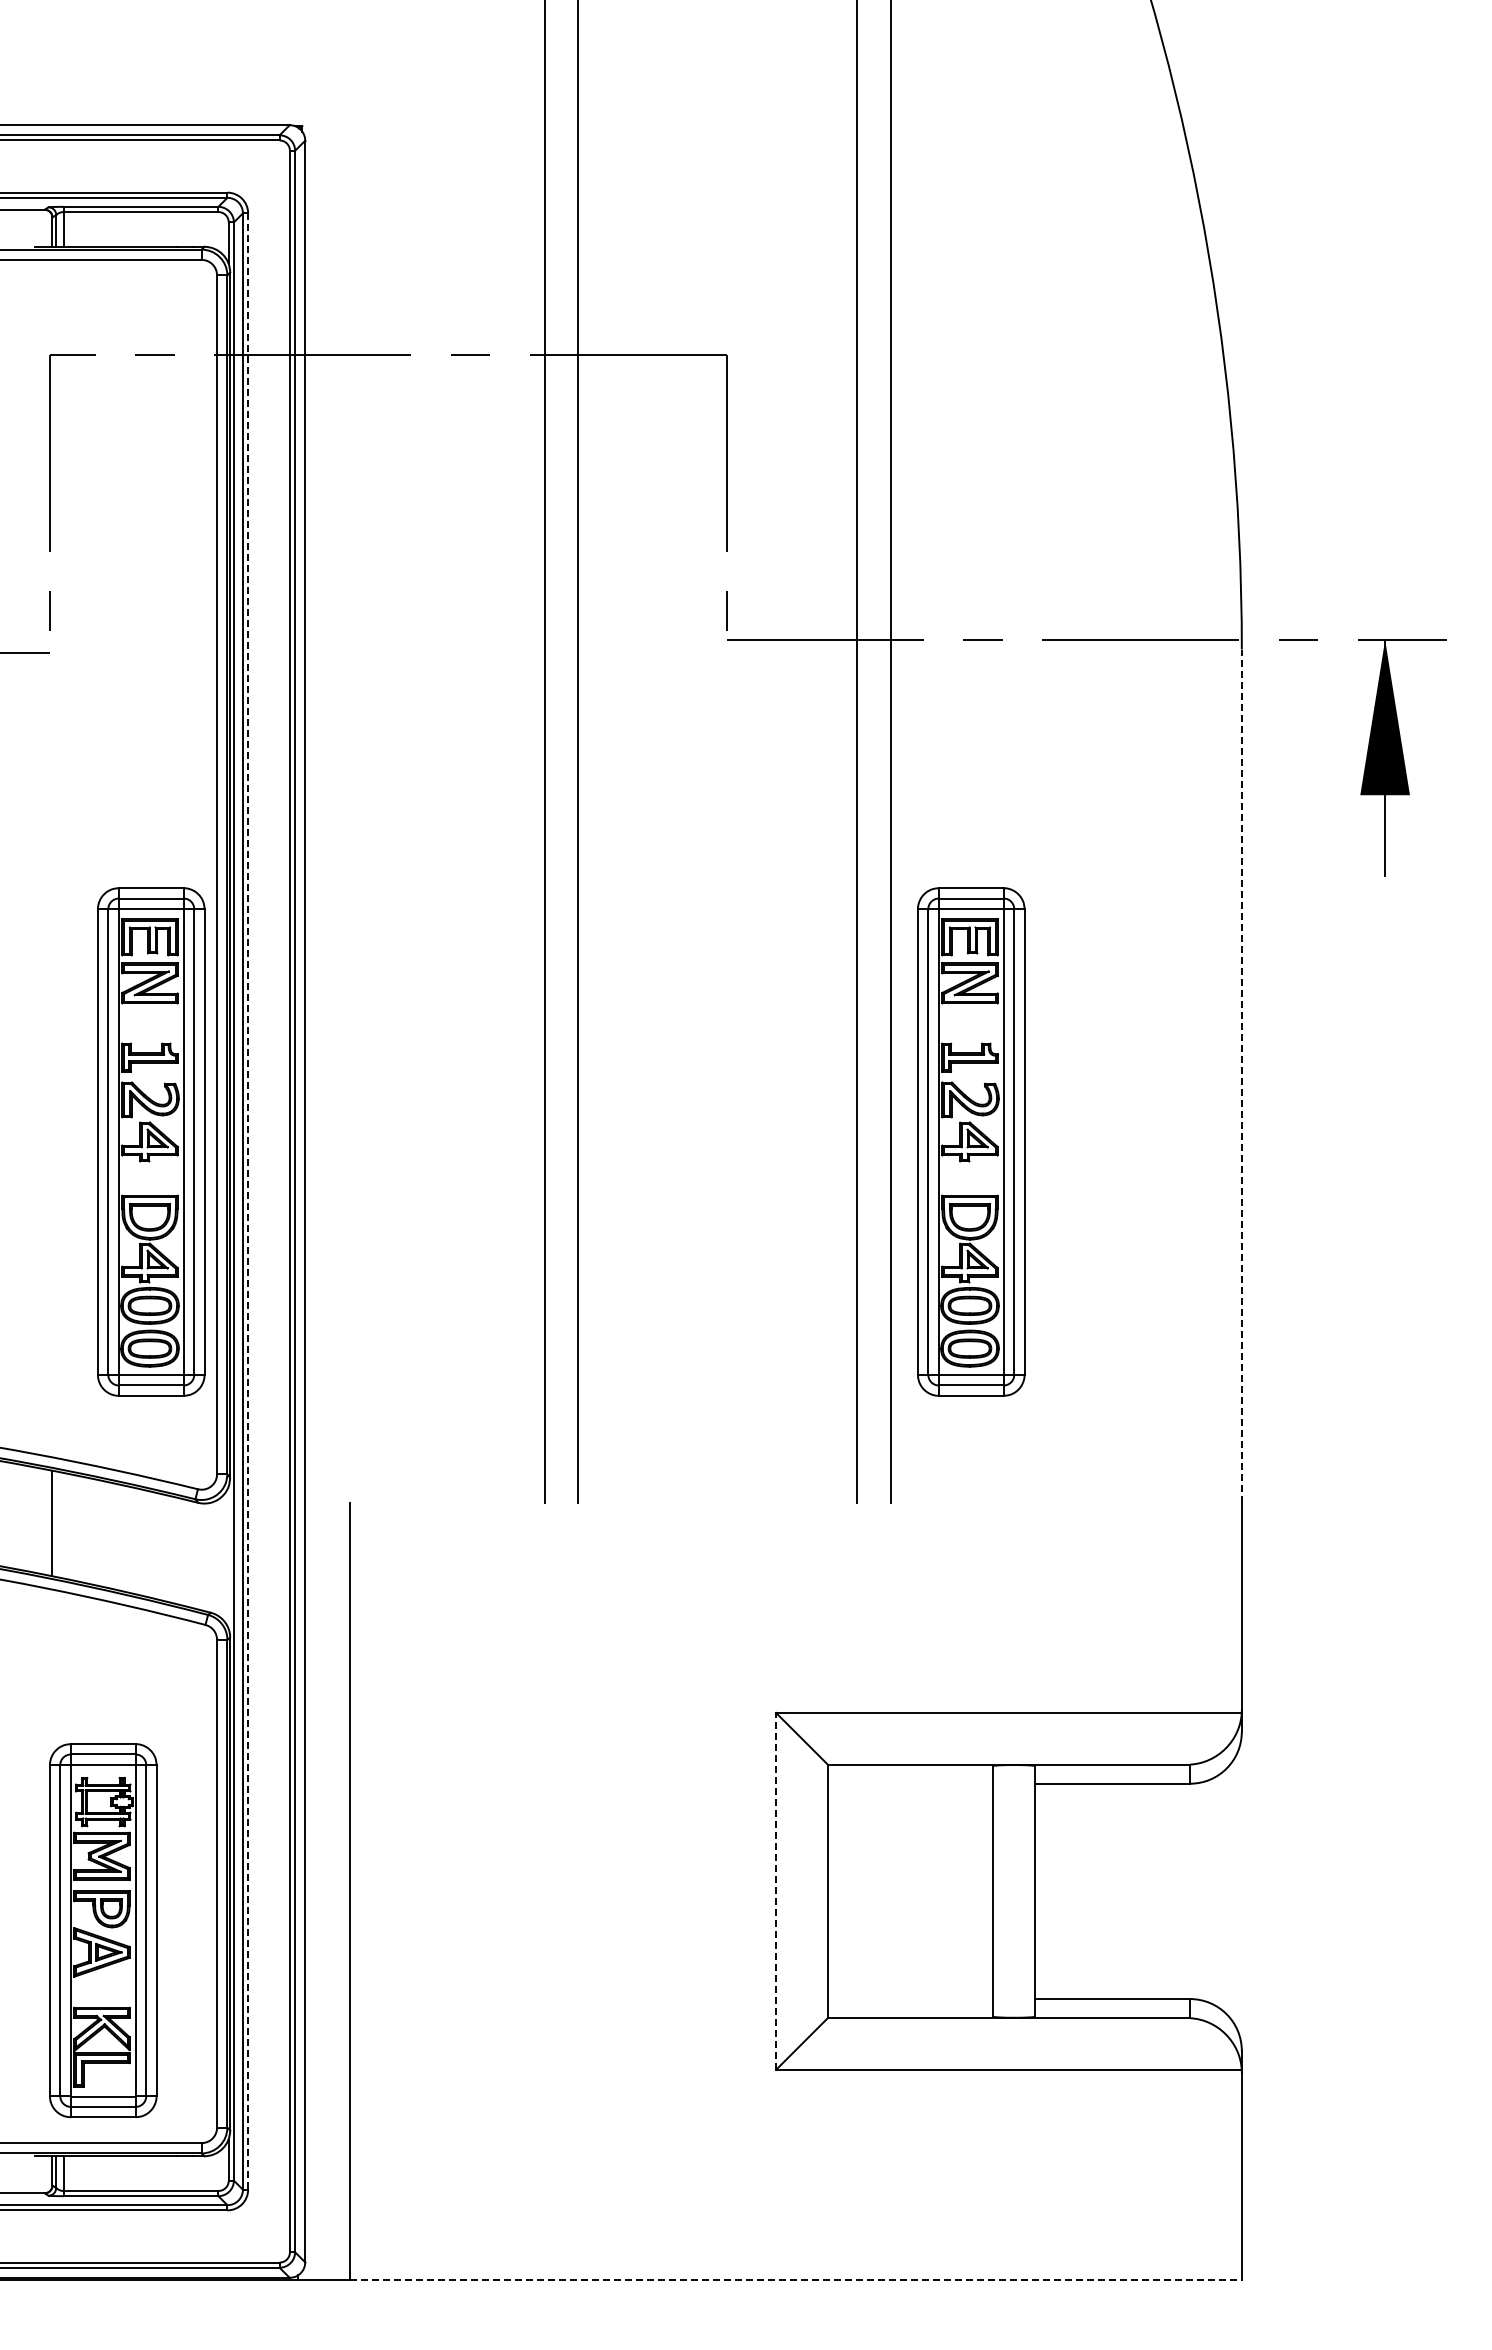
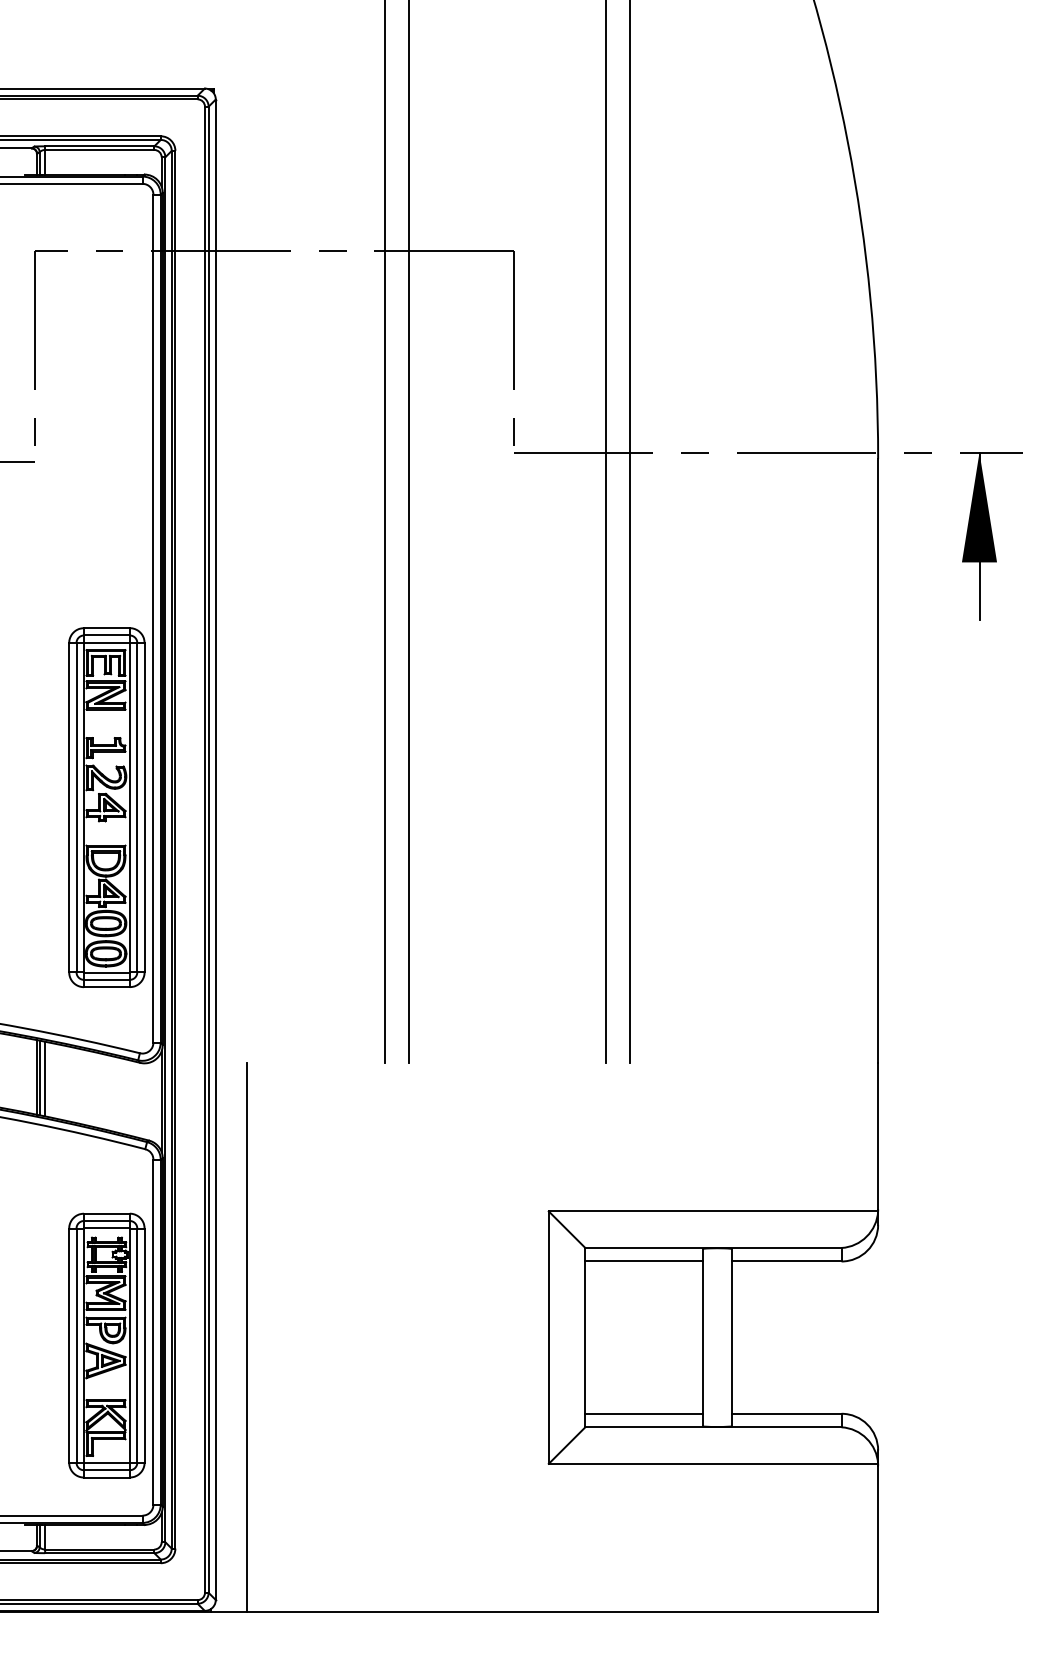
line: (1241, 1076) -> (877, 761), dashed -> solid
part: (971, 1141) -> (686, 807), removed
line: (248, 1202) -> (175, 850), dashed -> solid
line: (56, 1523) -> (39, 1077), added
line: (63, 1525) -> (44, 1078), added
line: (228, 1557) -> (161, 1101), added
line: (910, 1783) -> (643, 1261), added
line: (776, 1890) -> (549, 1337), dashed -> solid
part: (103, 1930) -> (107, 1345), moved
line: (910, 1999) -> (643, 1414), added
line: (796, 2279) -> (563, 1612), dashed -> solid

